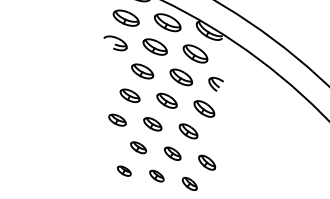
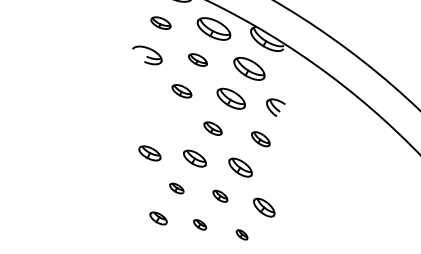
part: (125, 17) -> (160, 22), size x0.6
part: (154, 46) -> (197, 59), size x0.6
part: (142, 71) -> (181, 91), size x0.7
part: (129, 95) -> (165, 122), removed
part: (166, 100) -> (212, 128), size x0.7
part: (204, 109) -> (260, 139), size x0.7
part: (138, 147) -> (176, 188), size x0.7
part: (172, 153) -> (220, 196), size x0.7
part: (156, 175) -> (199, 224), size x0.7
part: (189, 183) -> (241, 234), size x0.6

